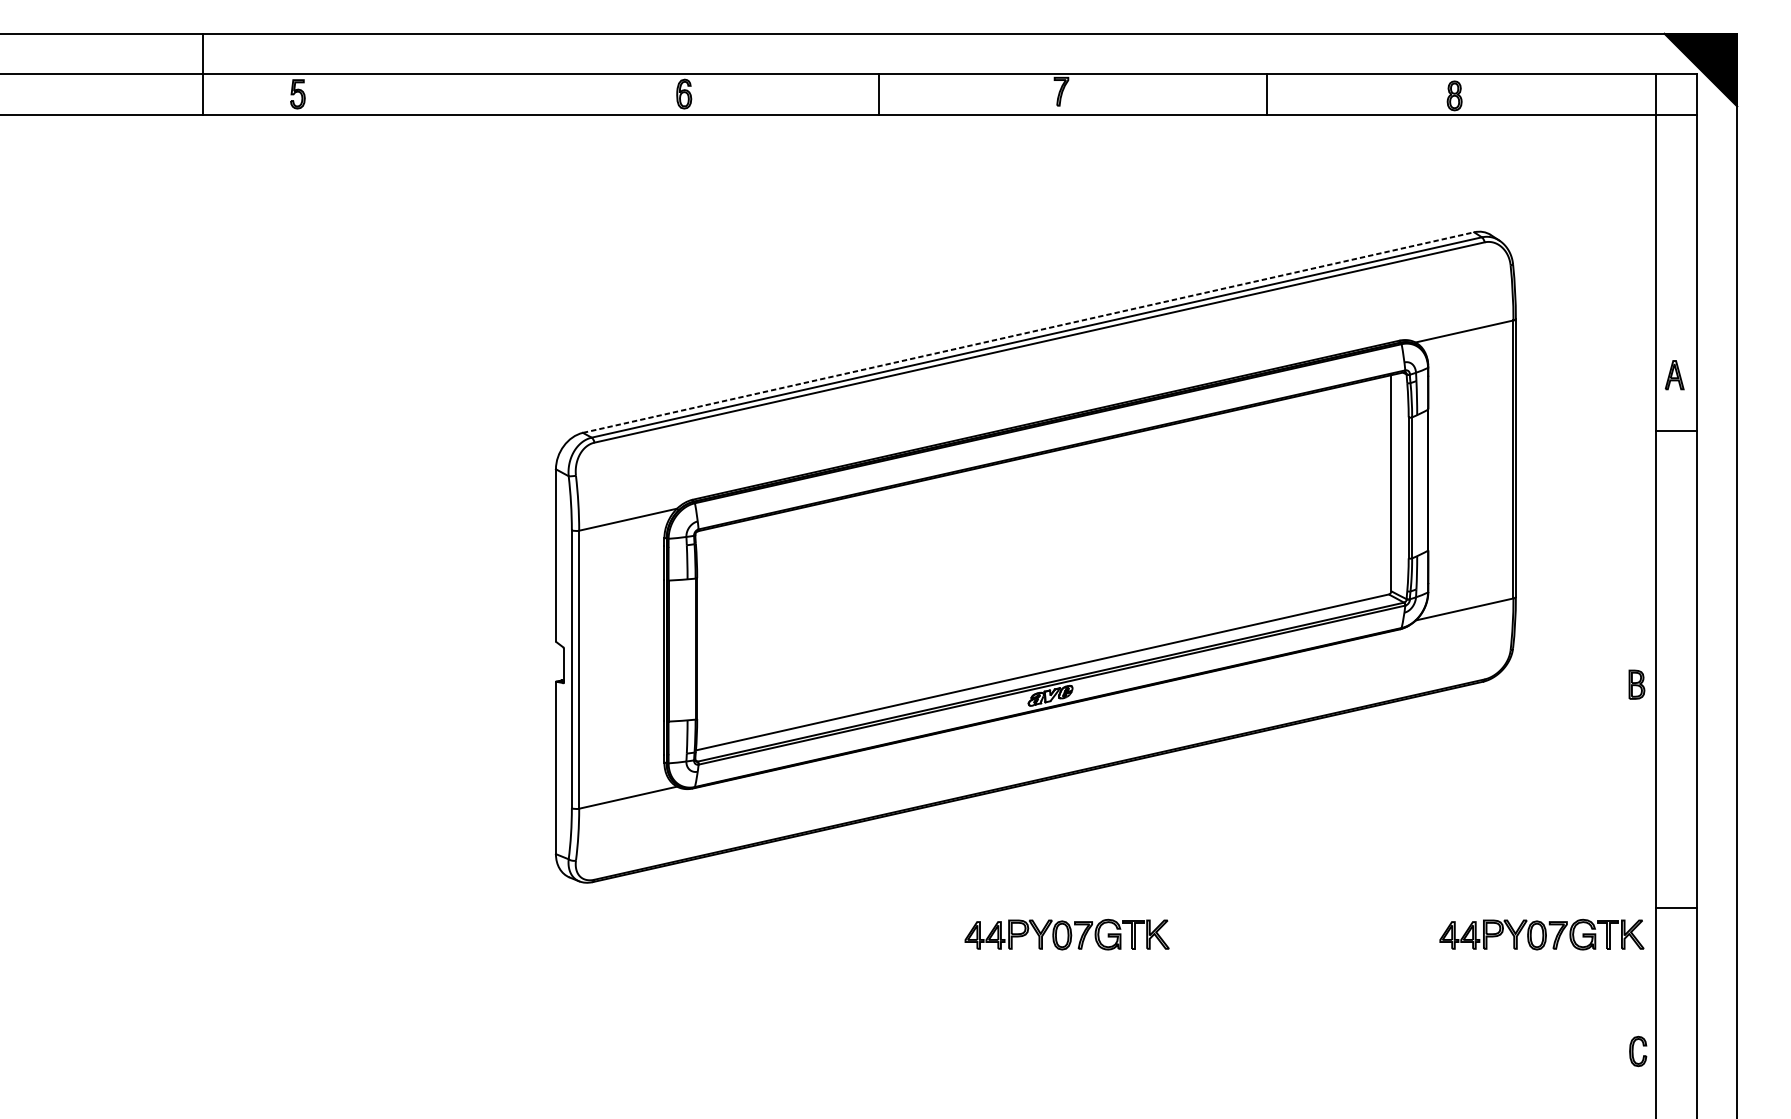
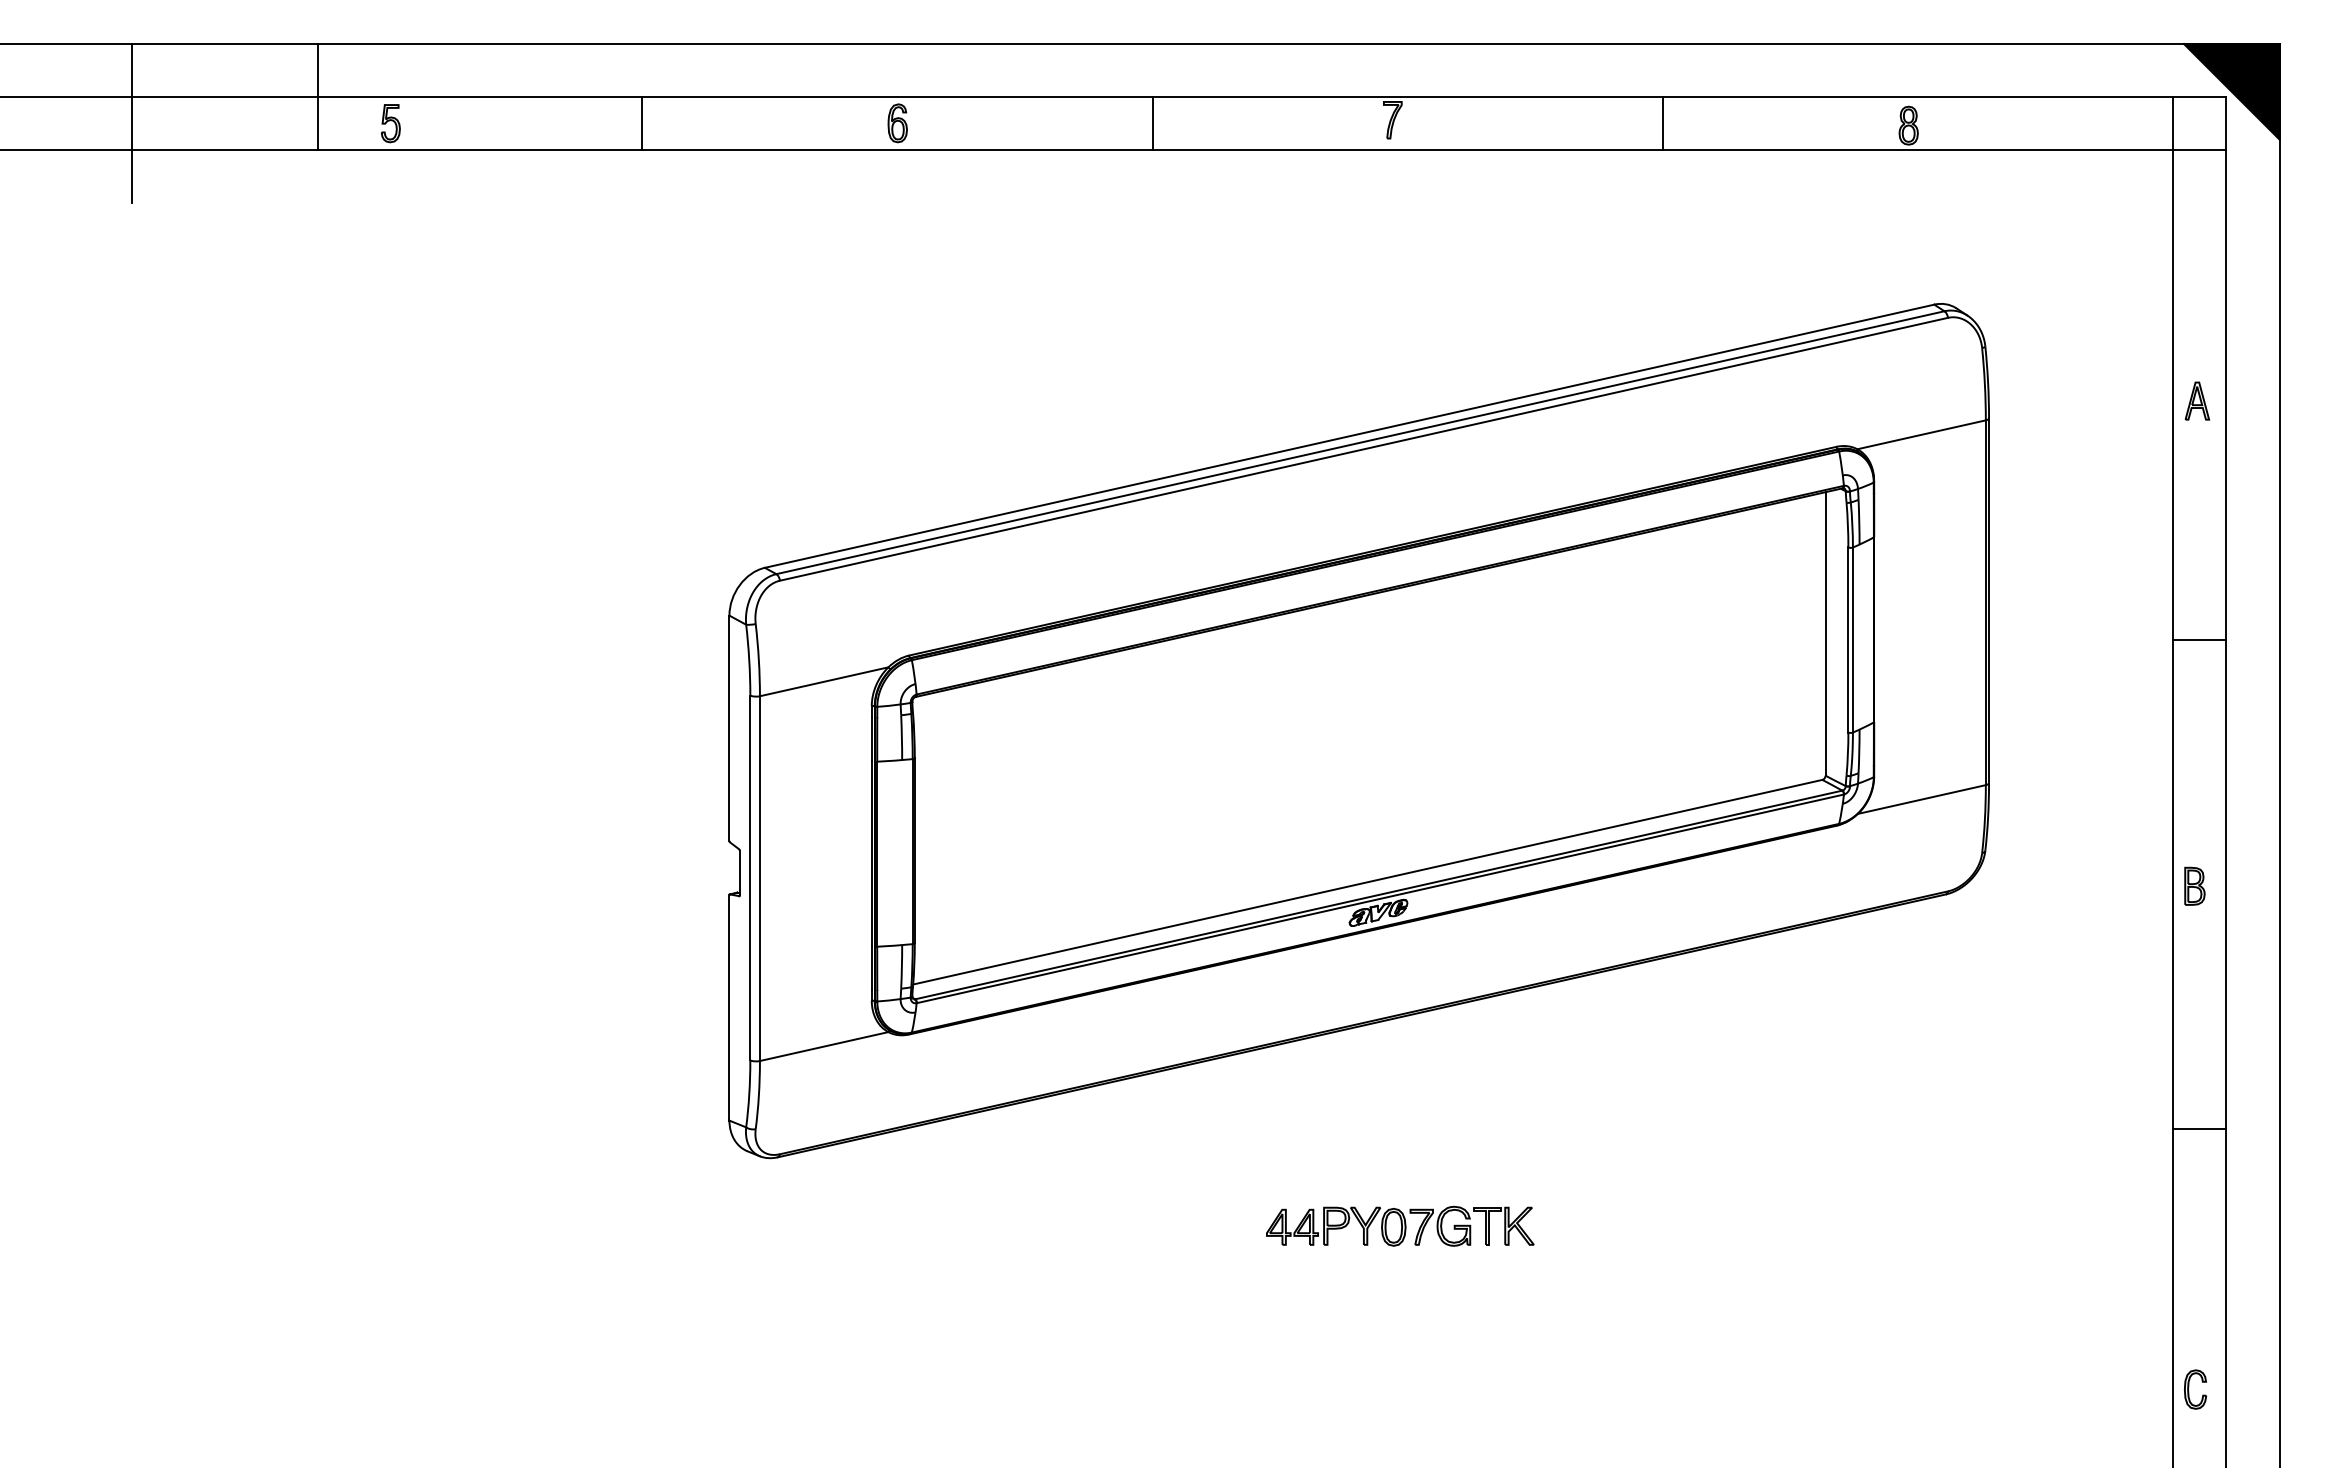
line: (203, 74) -> (317, 97), moved
line: (100, 94) -> (131, 123), added
line: (489, 94) -> (642, 123), added
line: (1029, 332) -> (1350, 436), dashed -> solid
part: (1674, 374) -> (2197, 400), moved
line: (1676, 431) -> (2199, 639), moved
part: (1636, 684) -> (2194, 885), moved
line: (1676, 908) -> (2199, 1129), moved
part: (1542, 934) -> (2023, 1225), removed
part: (1633, 1049) -> (2189, 1387), moved

